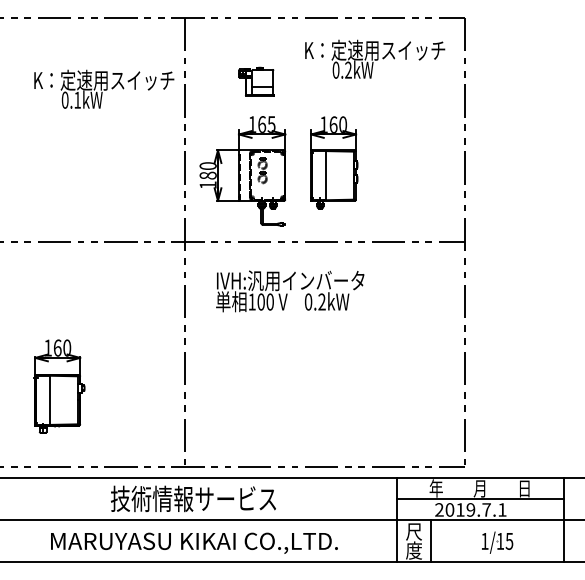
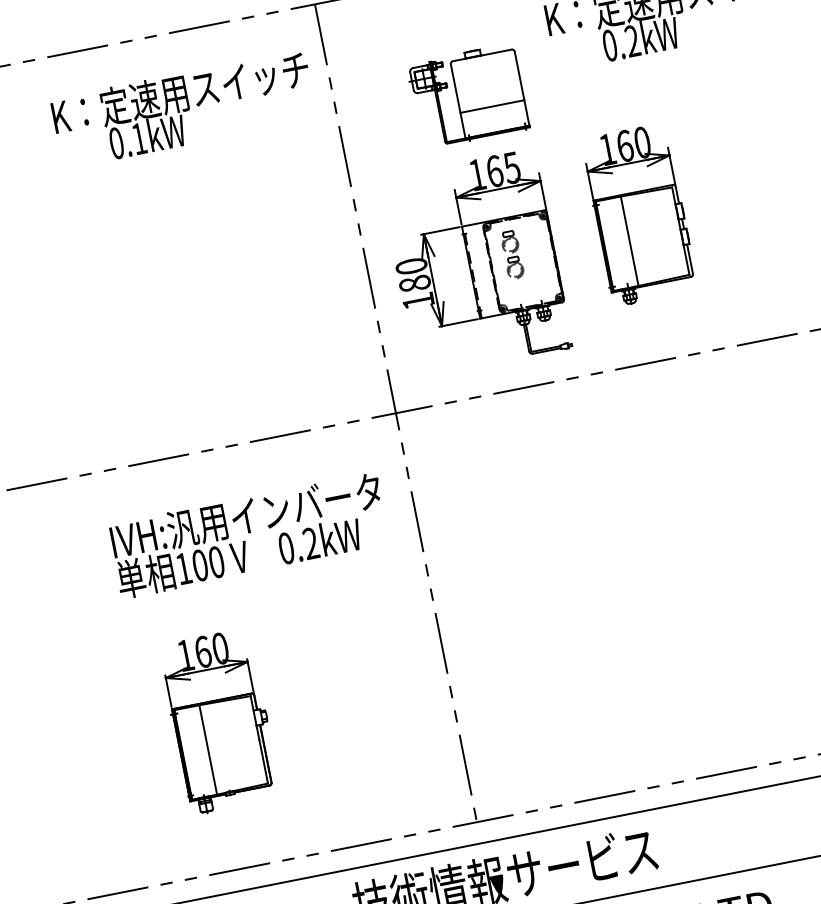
part: (255, 81) -> (467, 95), size x1.67
text: (104, 88) -> (183, 107), moved
text: (290, 291) -> (249, 535), moved

